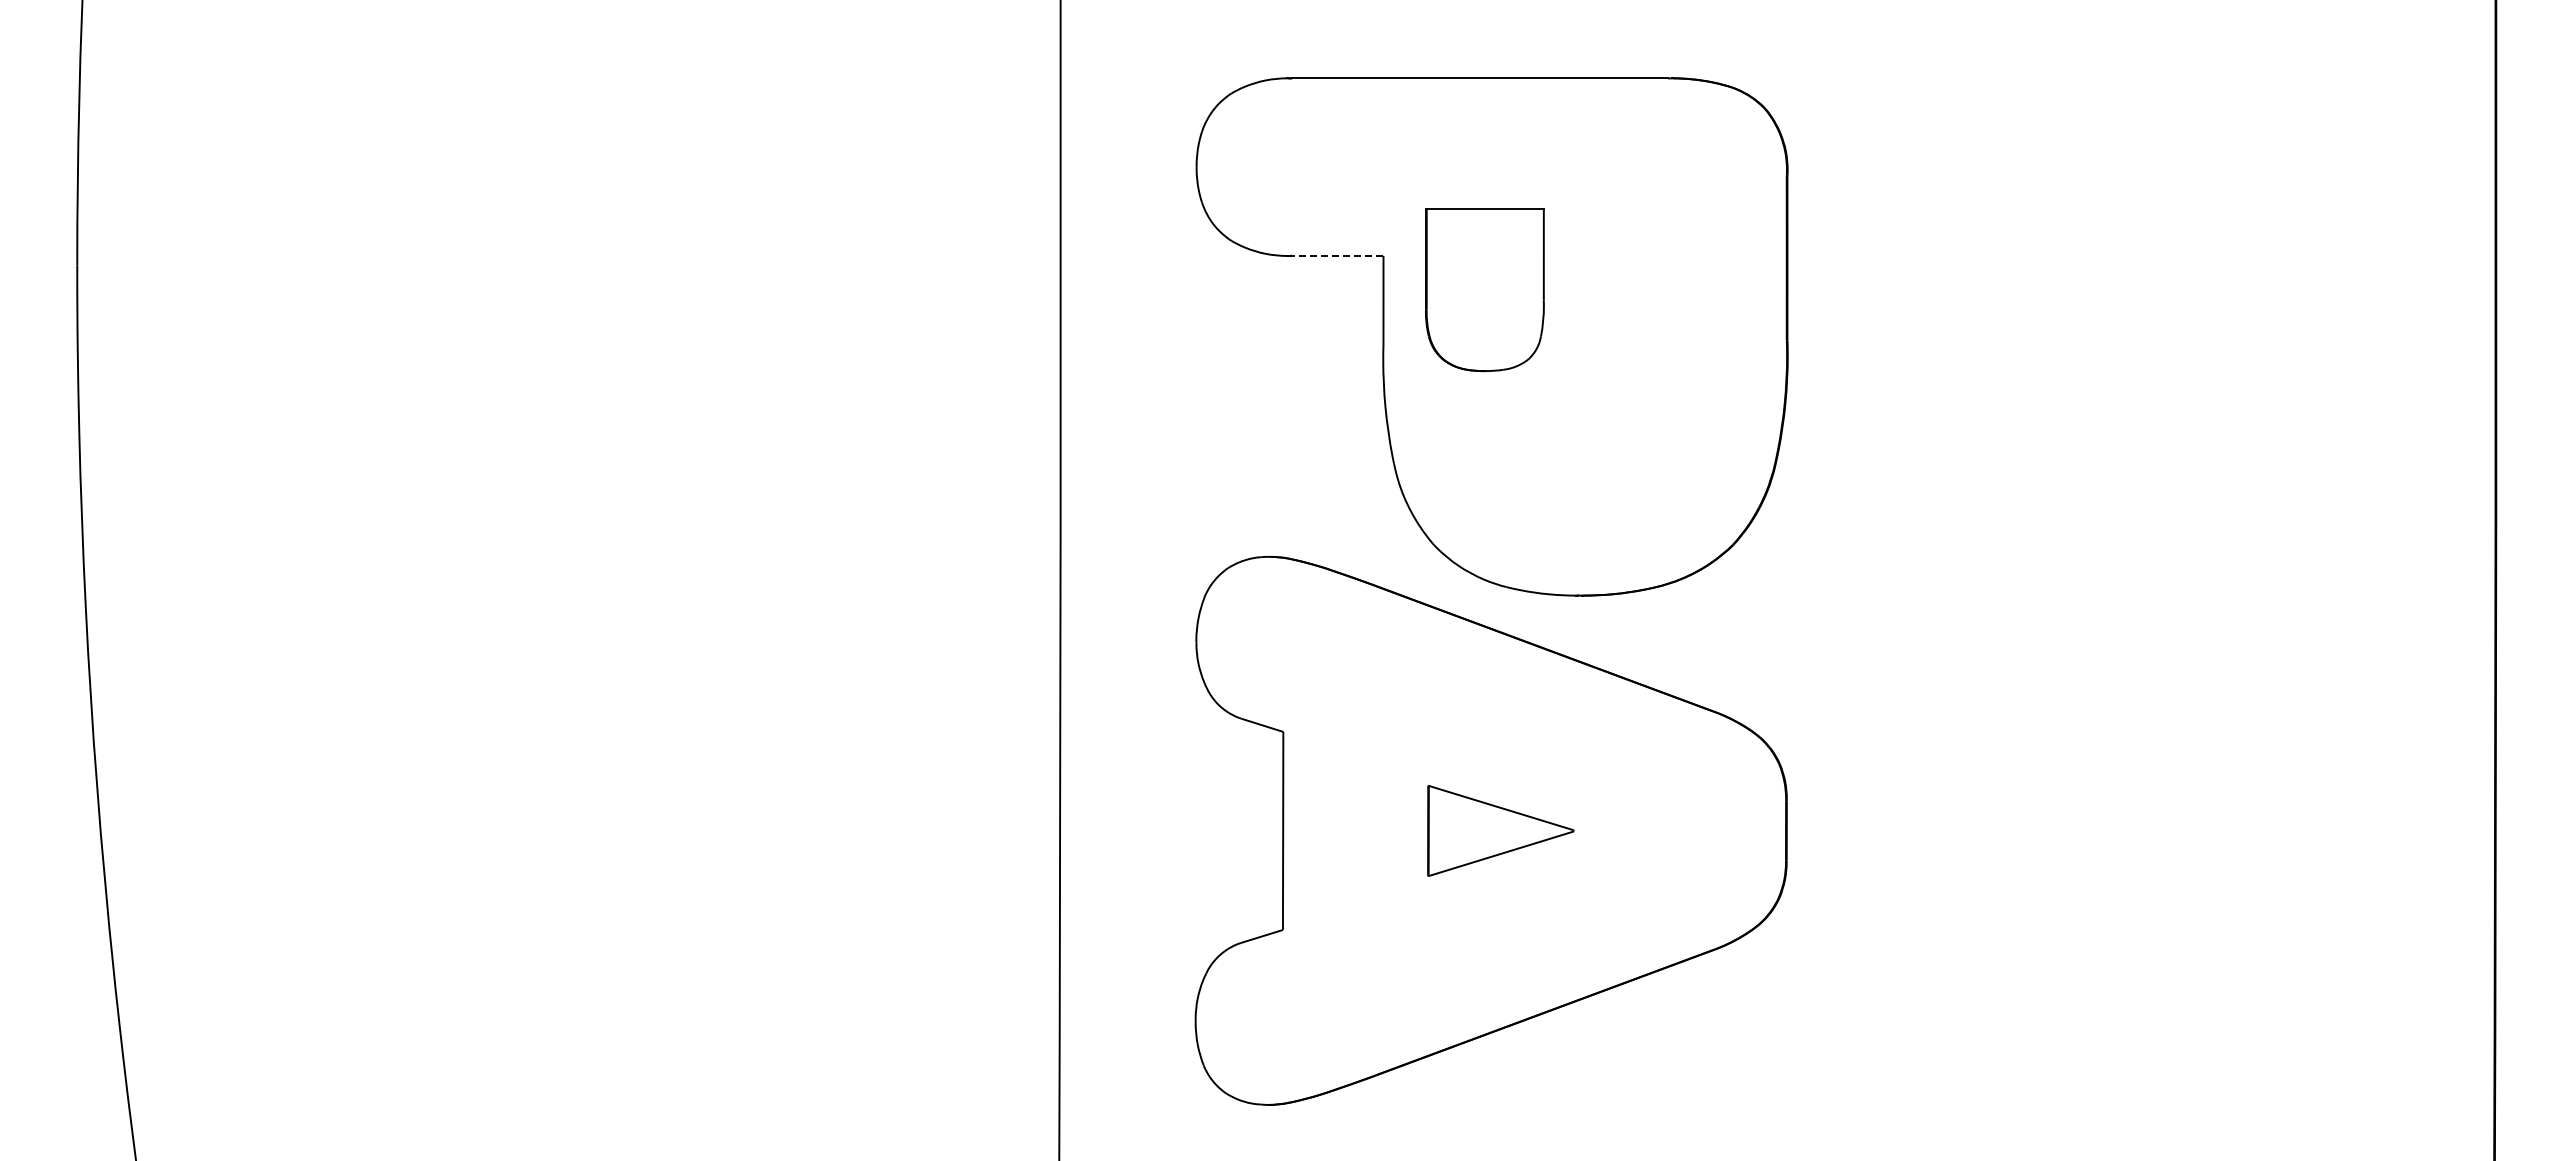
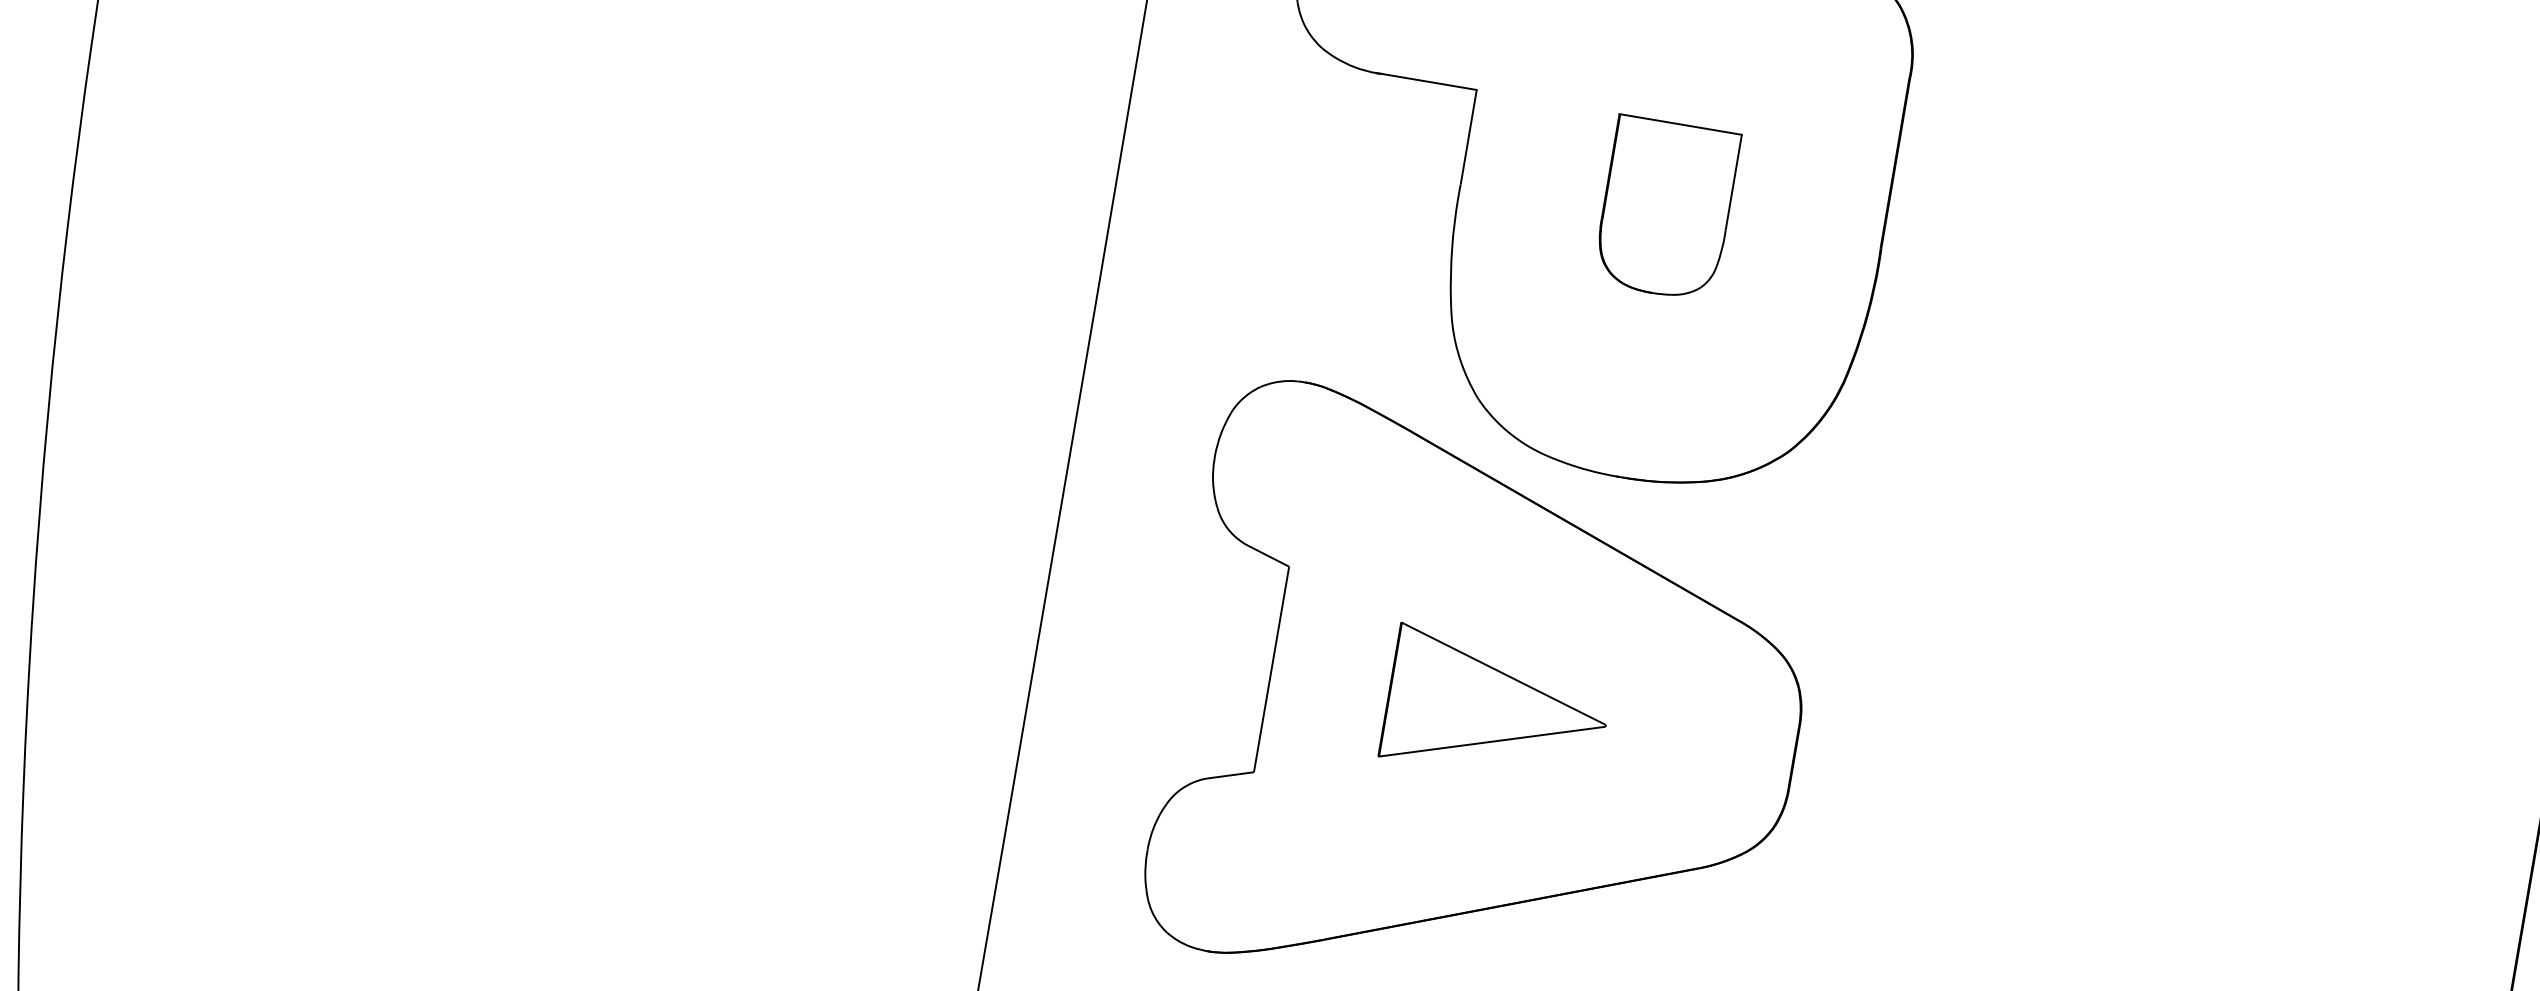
line: (1337, 255) -> (1429, 81), dashed -> solid
part: (1484, 290) -> (1665, 209), moved
part: (1500, 830) -> (1497, 707), size x1.43

